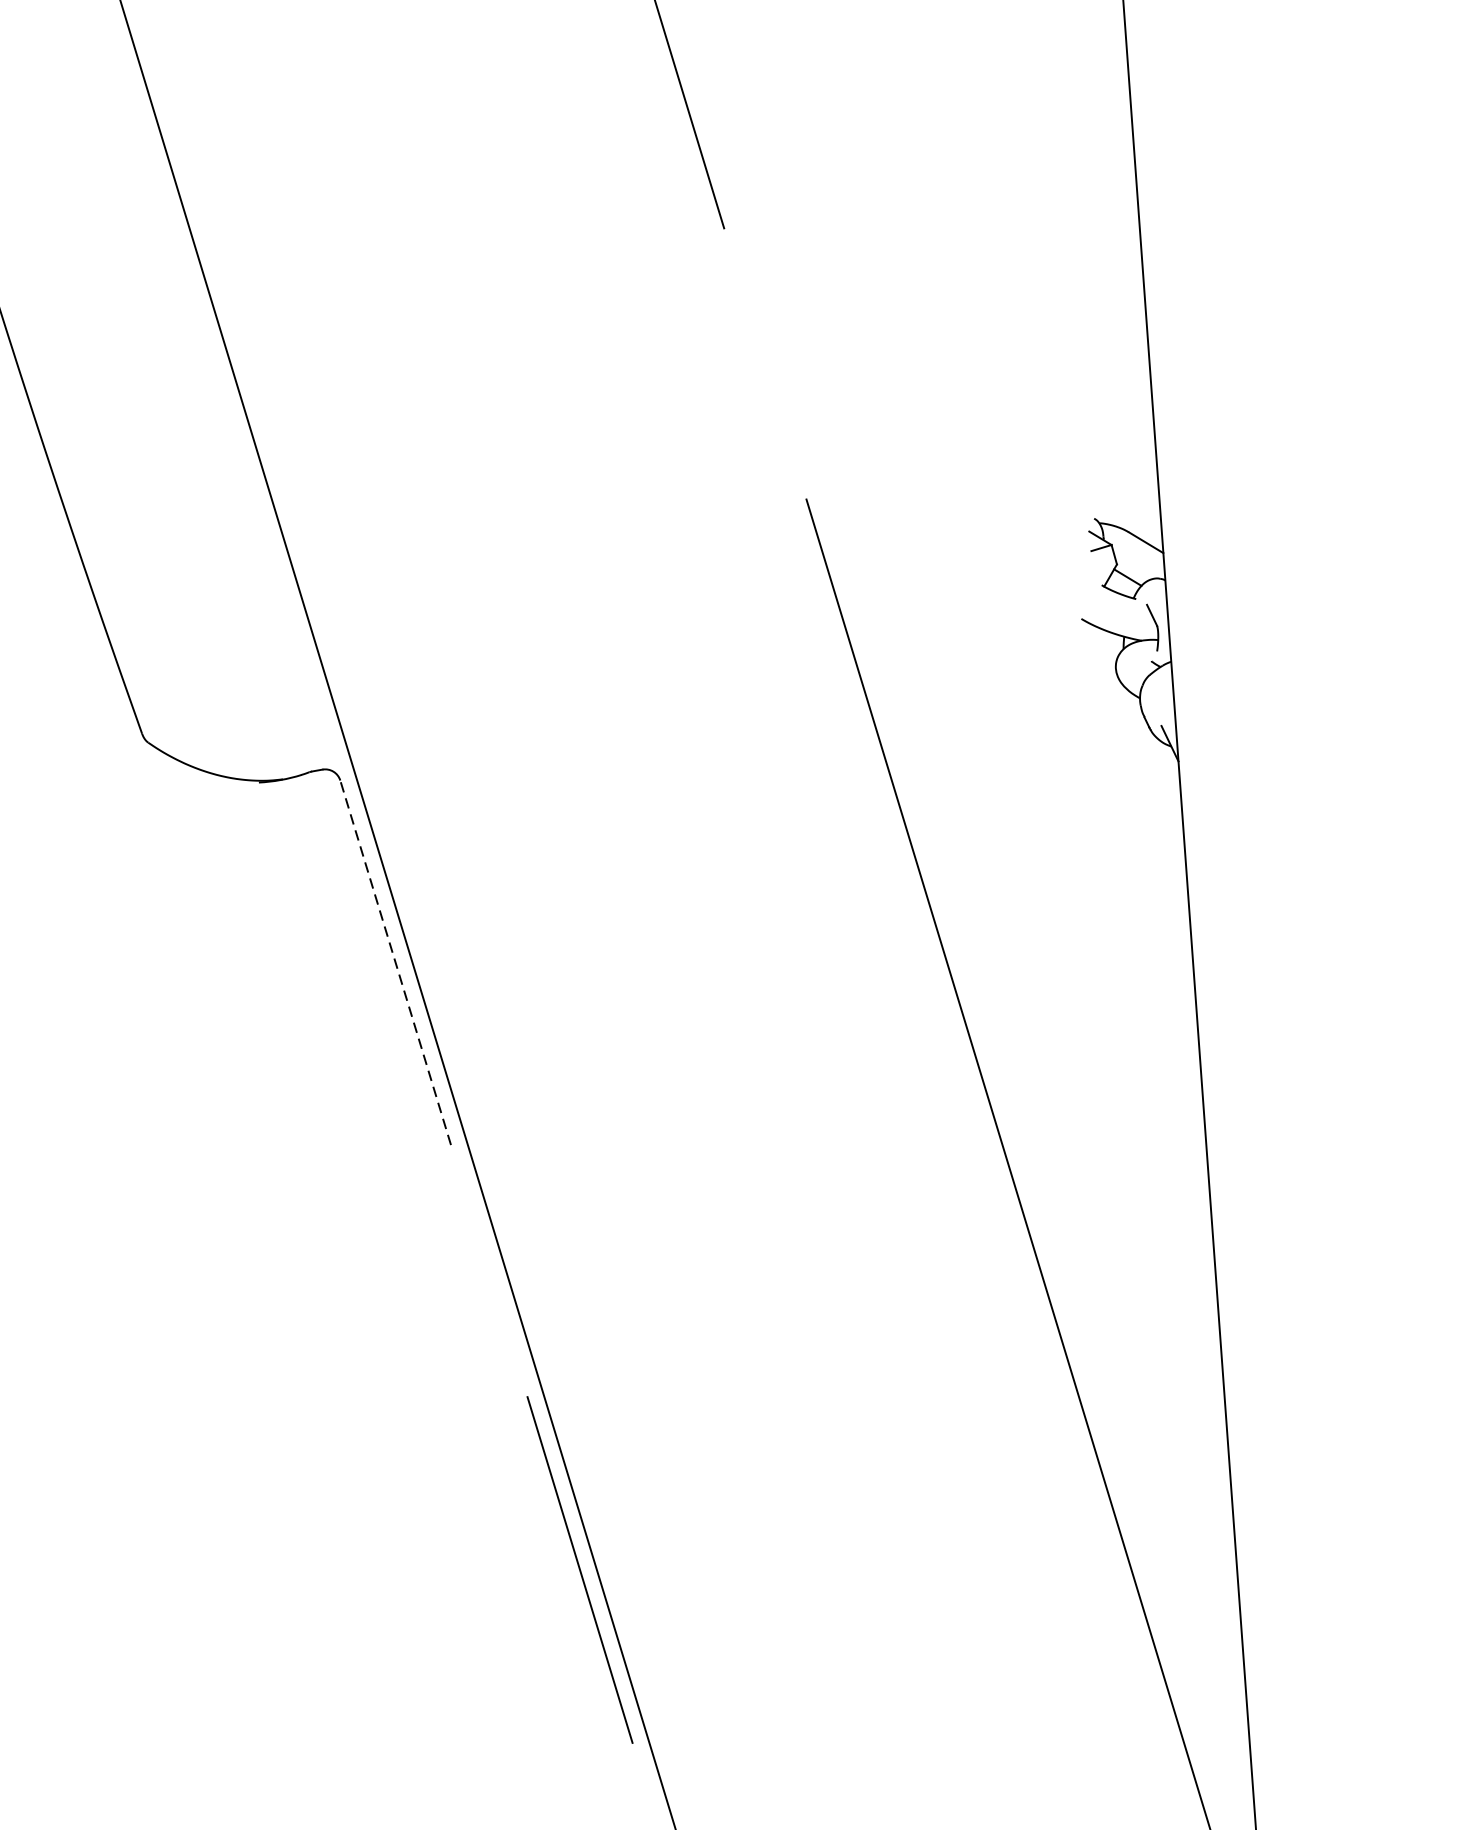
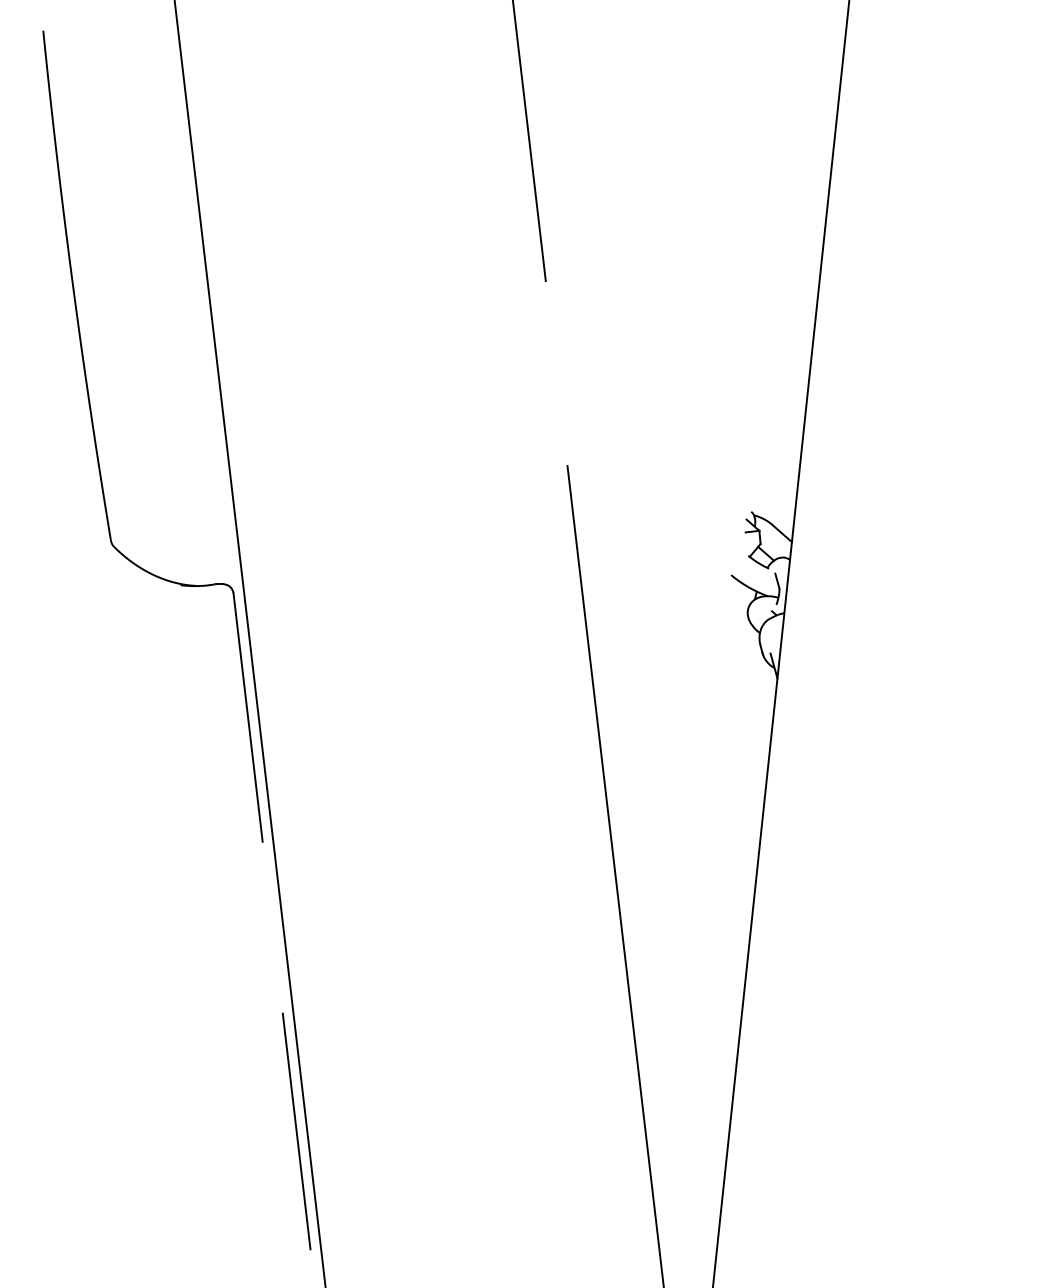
line: (396, 962) -> (248, 717), dashed -> solid

